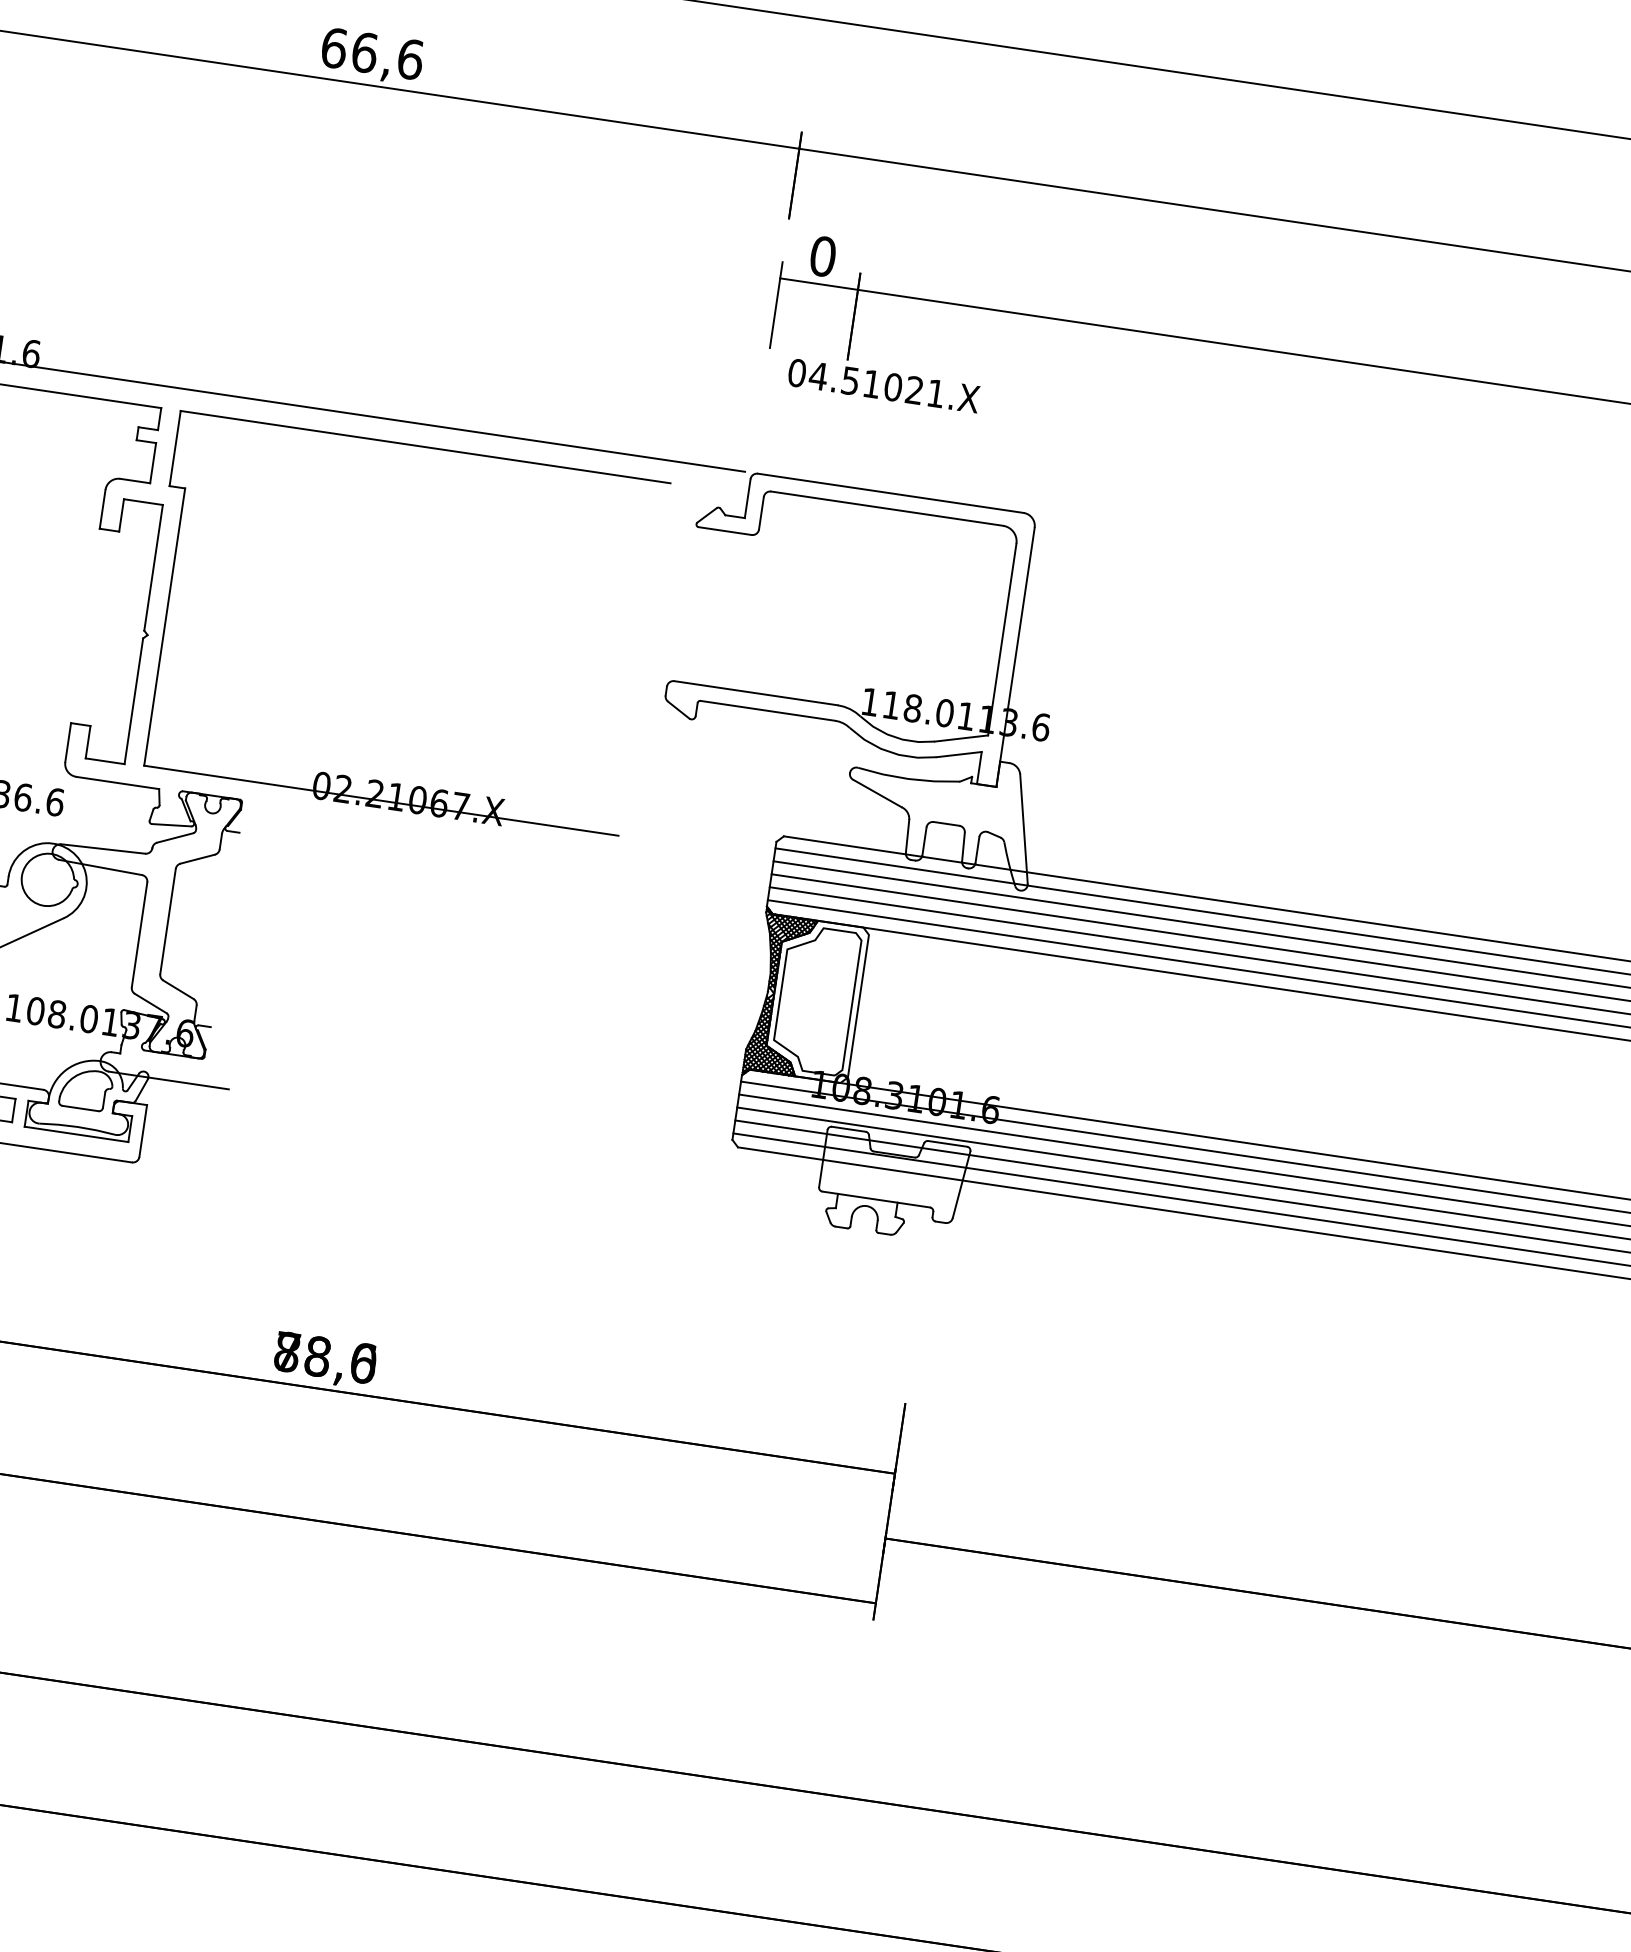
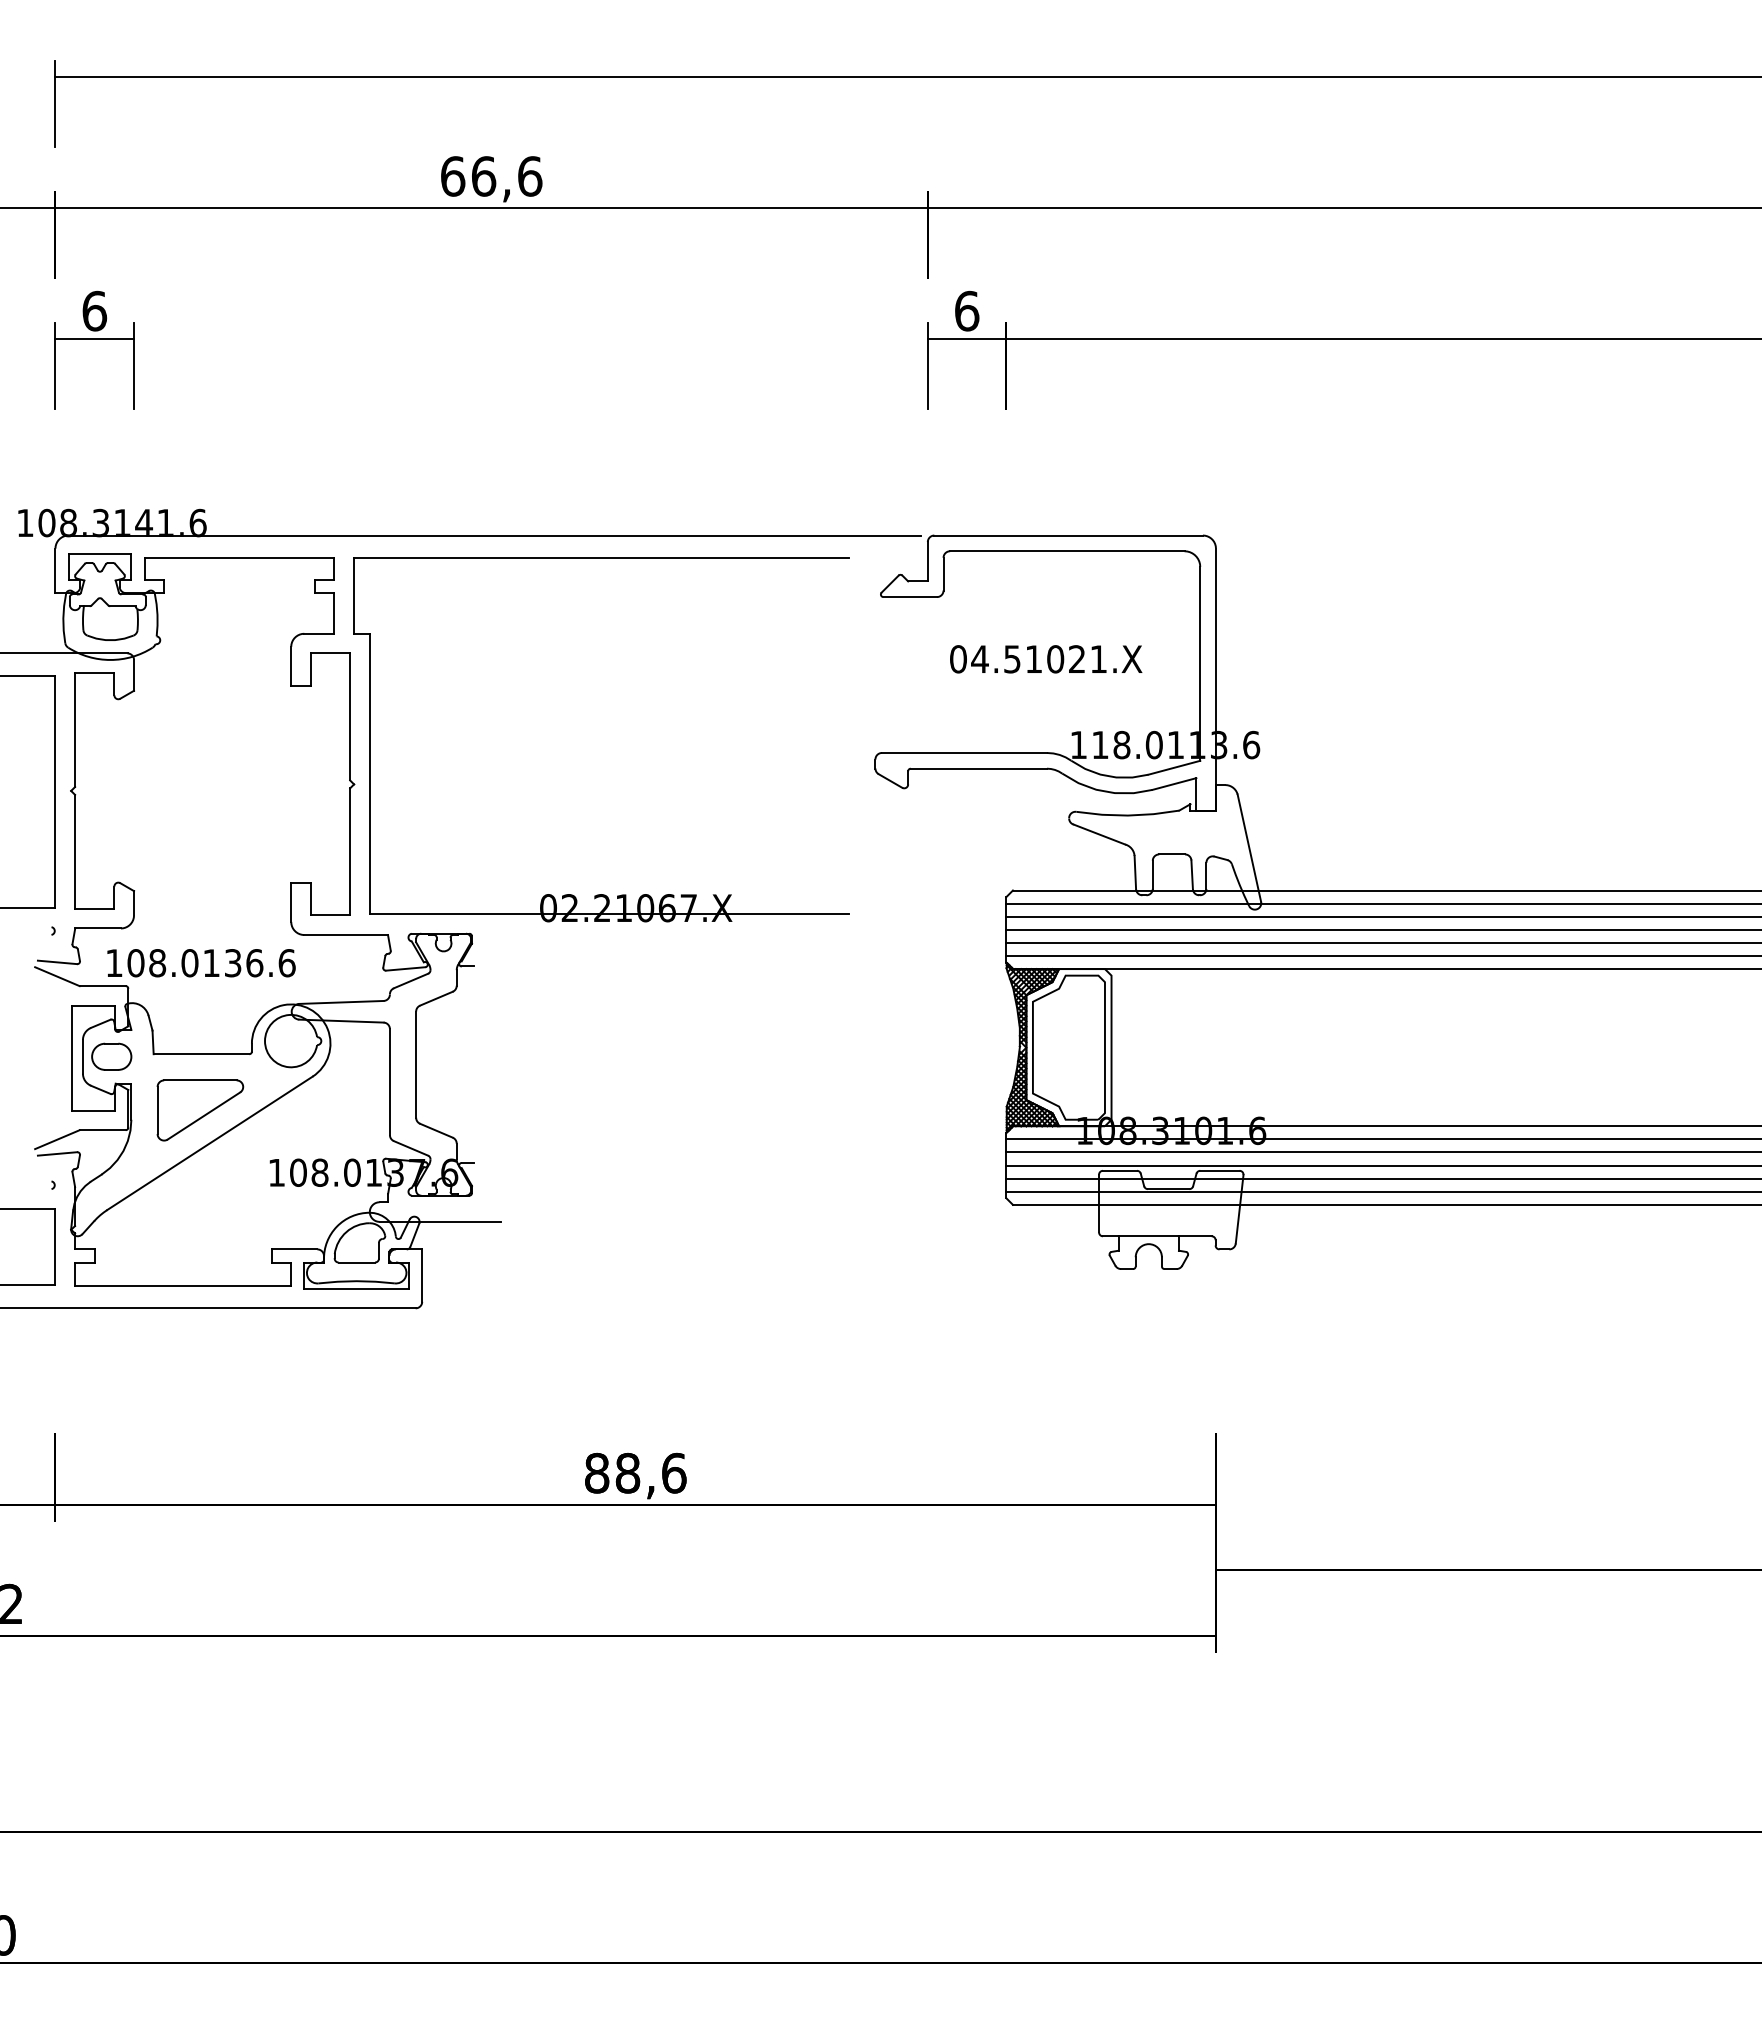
text: (823, 255) -> (967, 310), 0 -> 6
text: (884, 386) -> (1046, 659), moved
text: (325, 1357) -> (635, 1473), 78,0 -> 88,6

